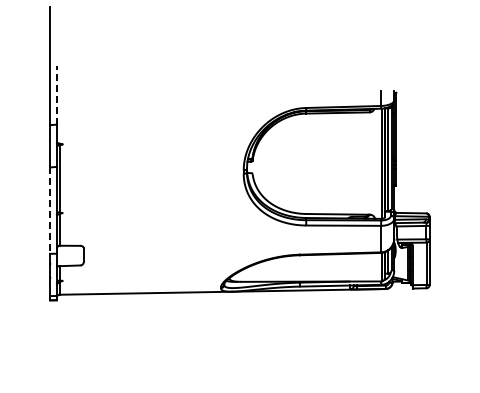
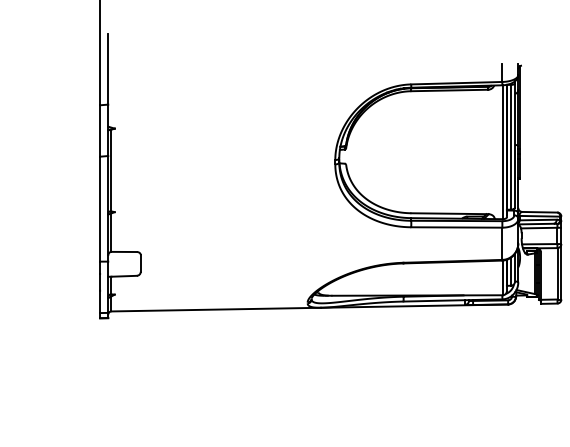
line: (56, 94) -> (107, 67), dashed -> solid
line: (50, 211) -> (100, 210), dashed -> solid

